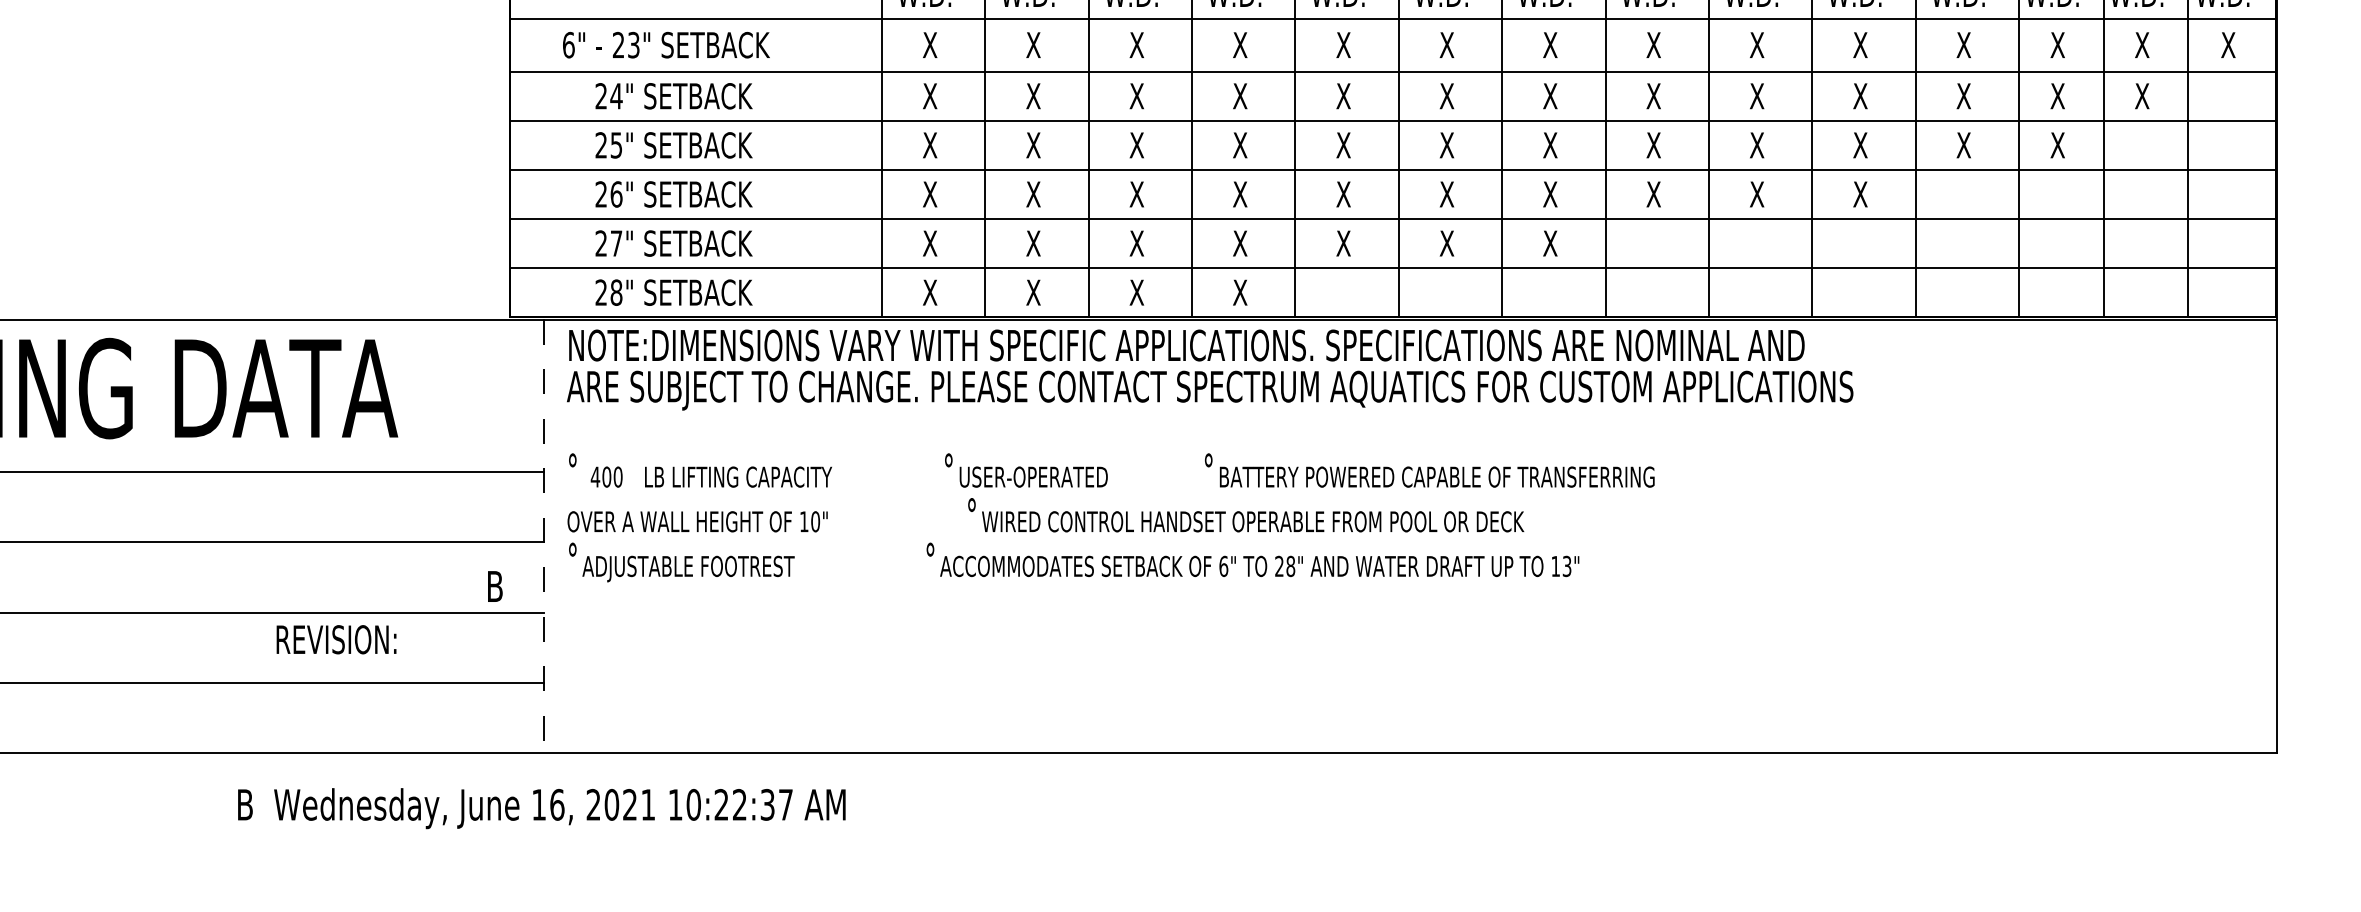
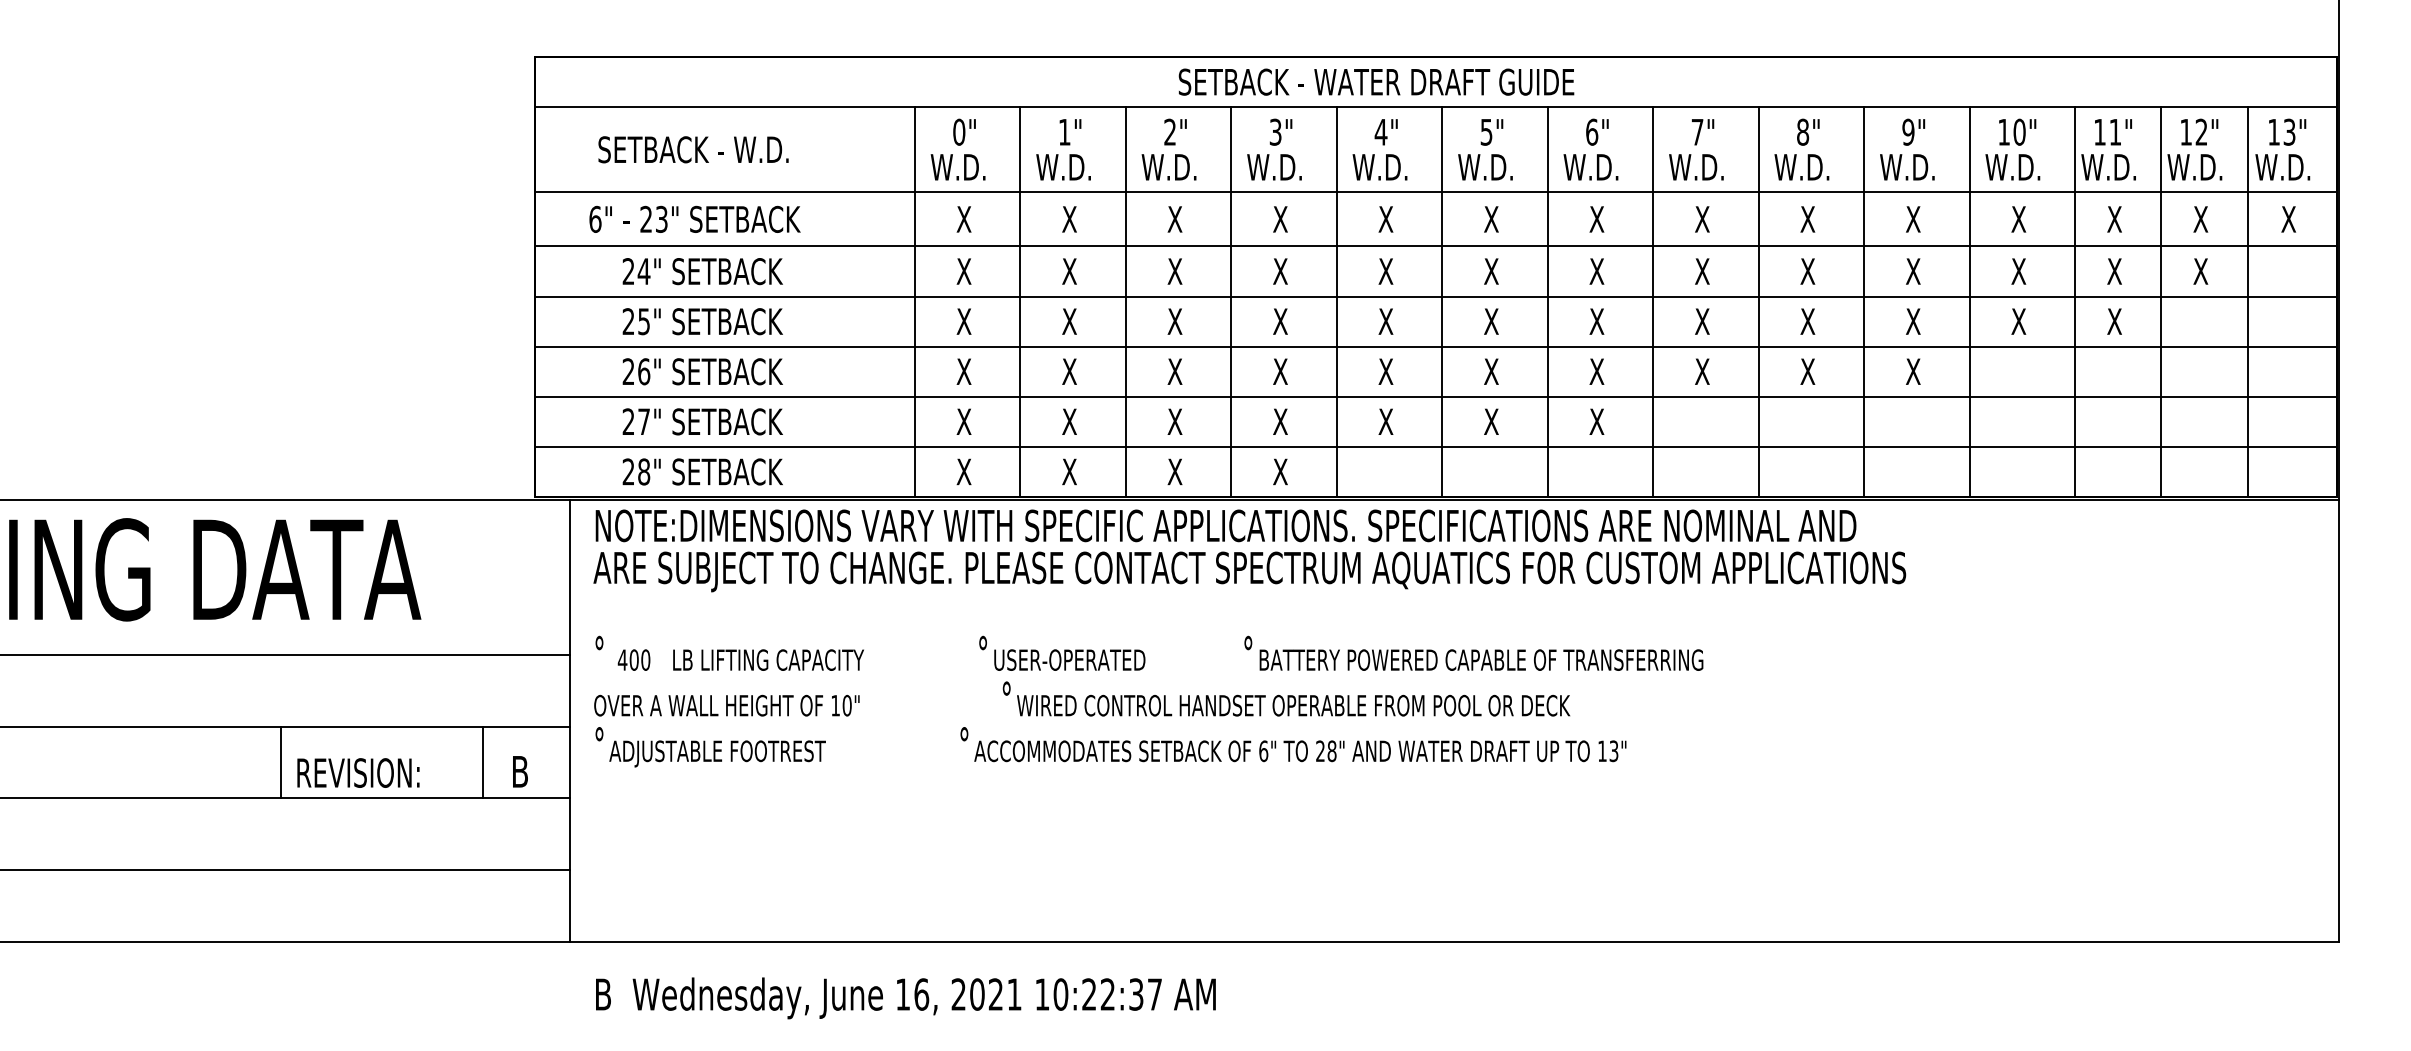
line: (543, 536) -> (569, 720), dashed -> solid
line: (260, 577) -> (280, 762), added
line: (458, 577) -> (482, 762), added
text: (336, 639) -> (358, 772), moved
text: (541, 808) -> (905, 998), moved

